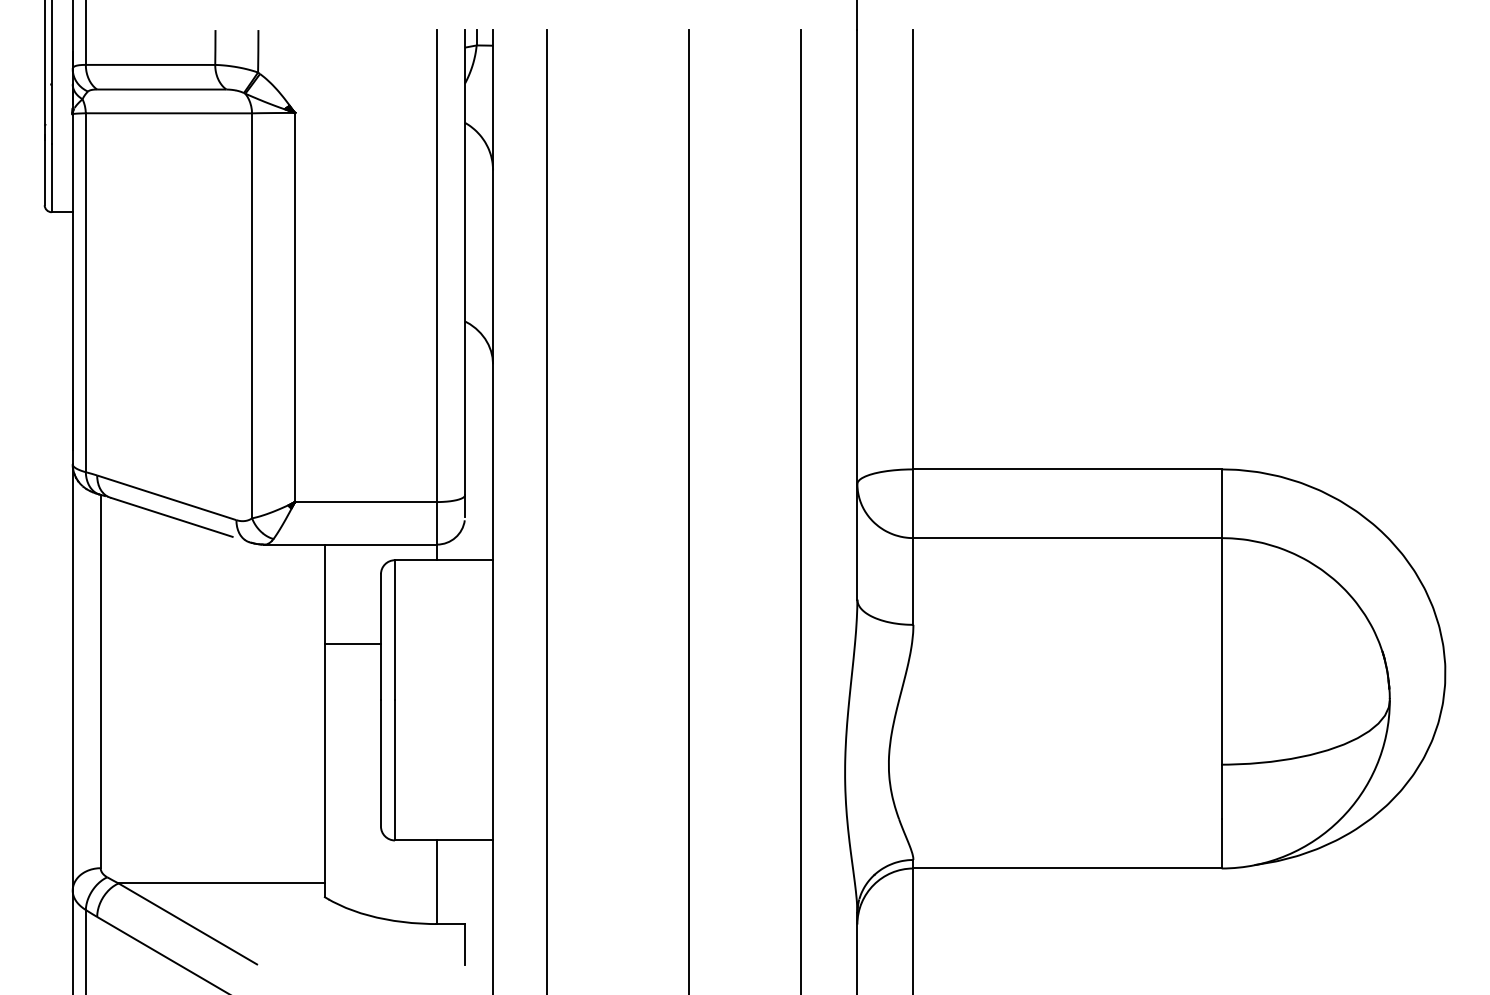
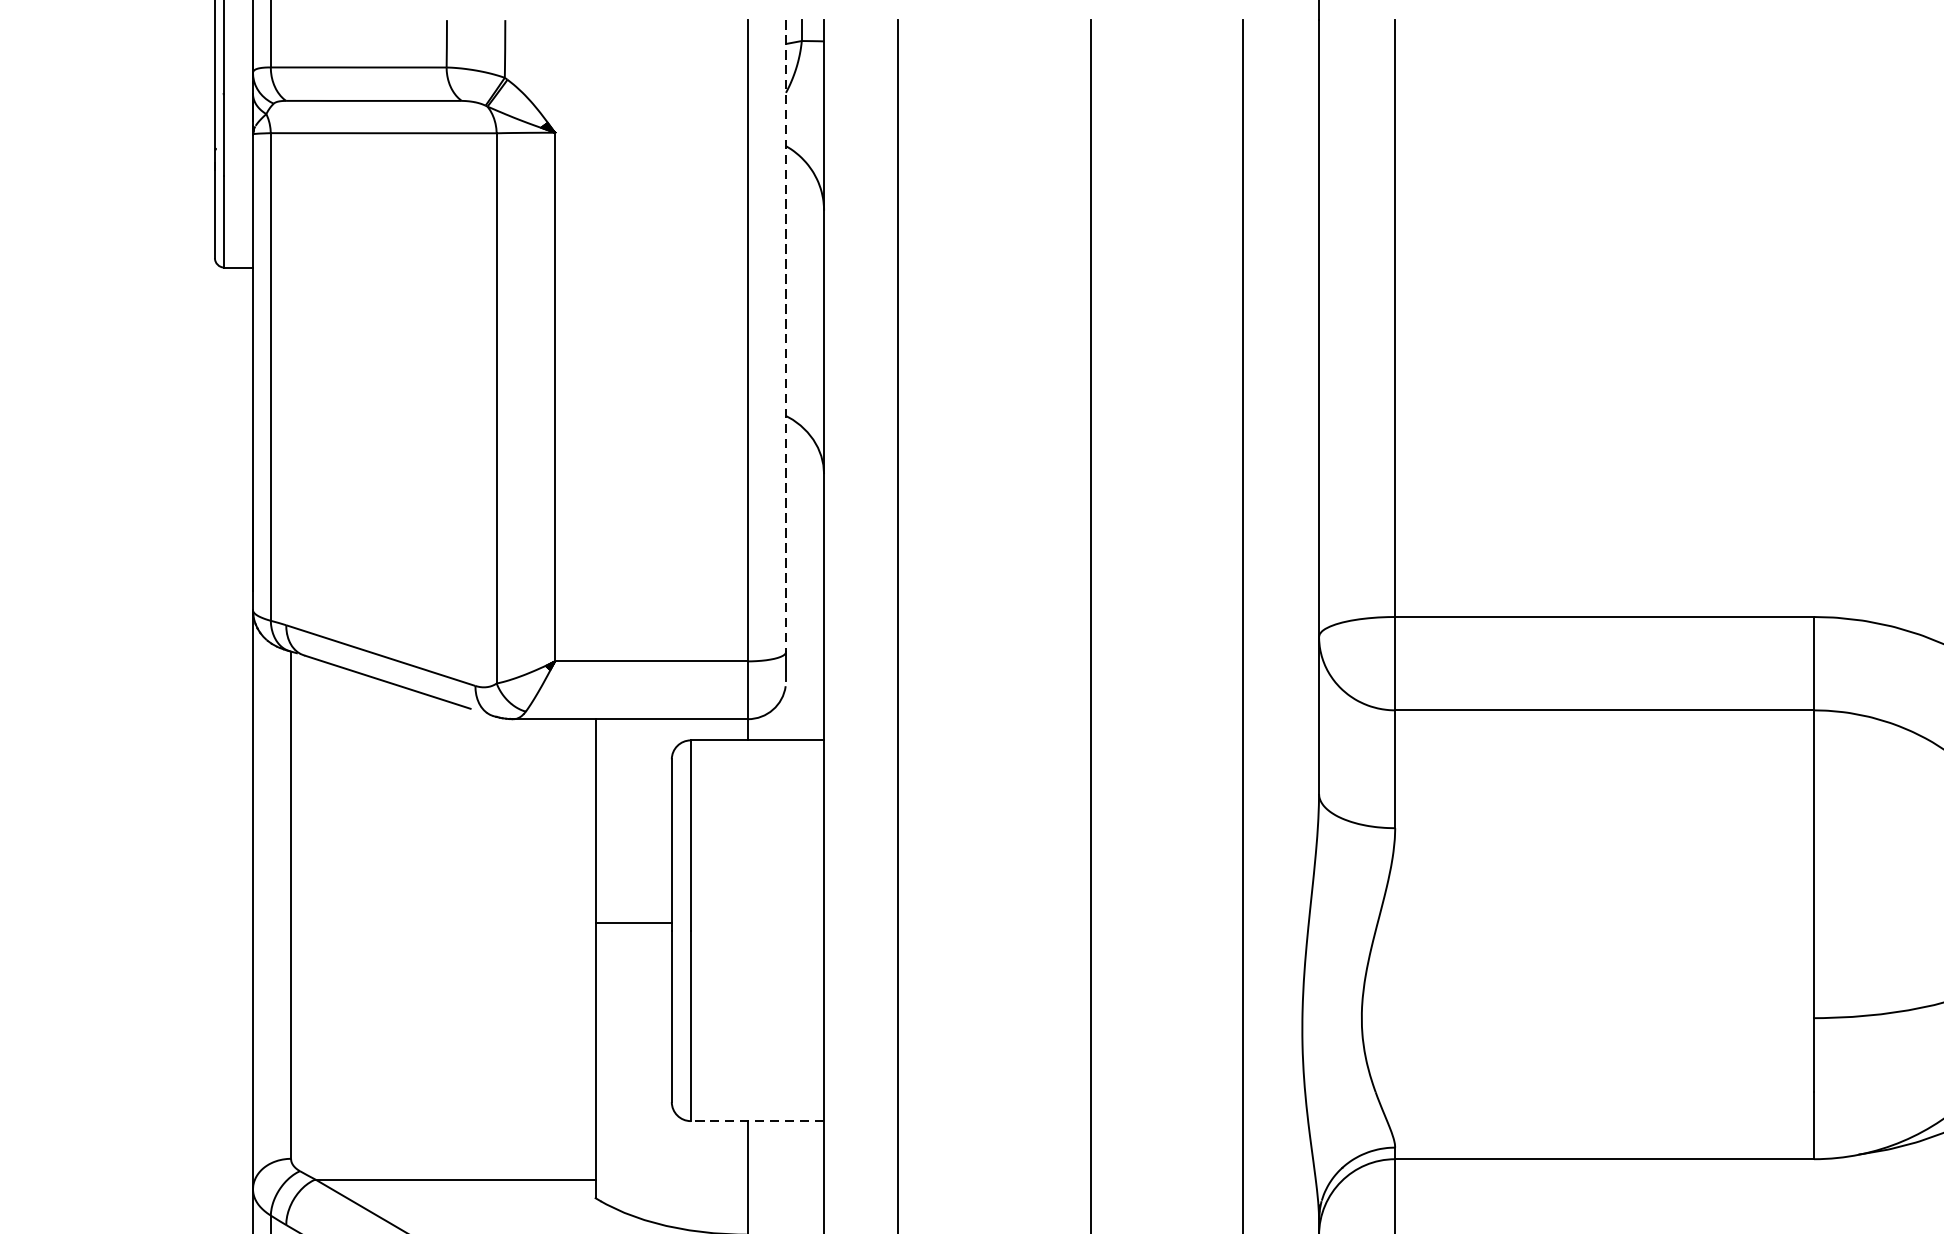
line: (465, 262) -> (786, 335), solid -> dashed
line: (352, 643) -> (633, 922), moved
line: (443, 840) -> (756, 1121), solid -> dashed

